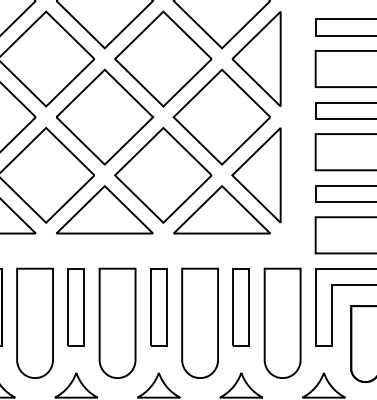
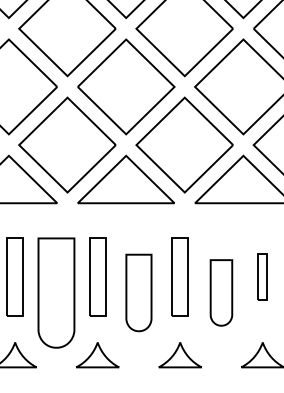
part: (240, 307) -> (261, 277), size x0.6
part: (117, 322) -> (138, 292), size x0.7
part: (199, 322) -> (220, 292), size x0.6

